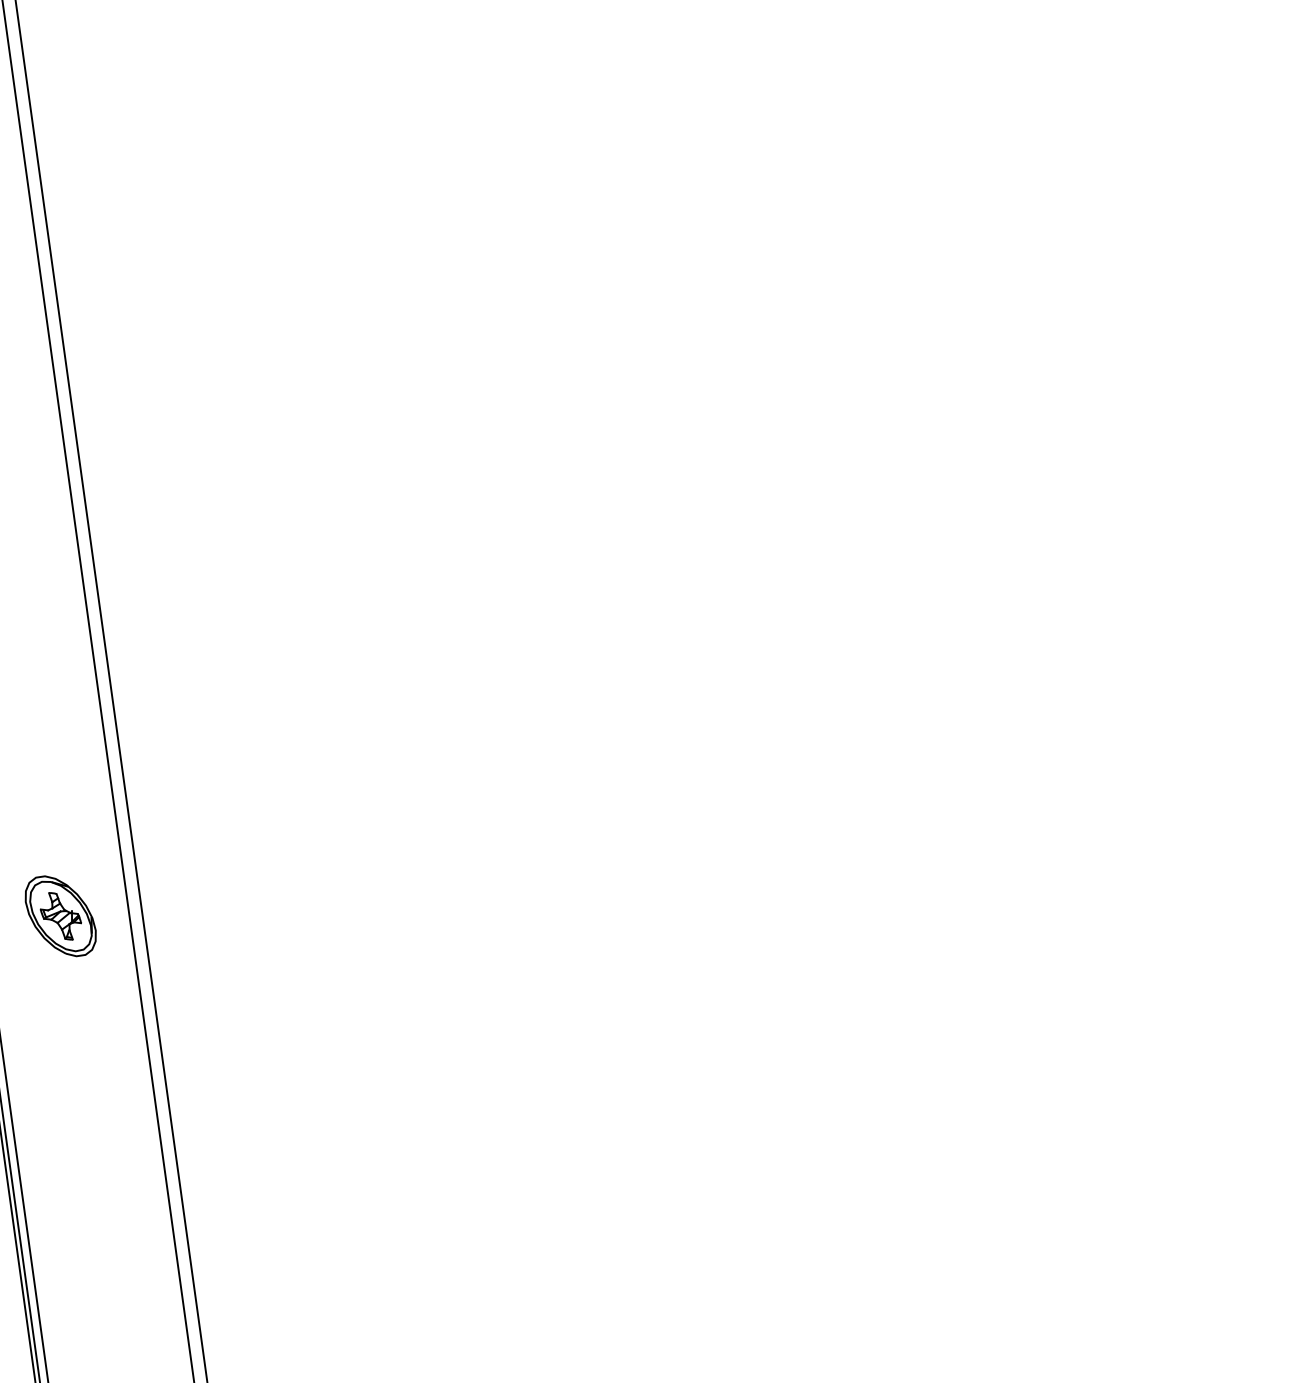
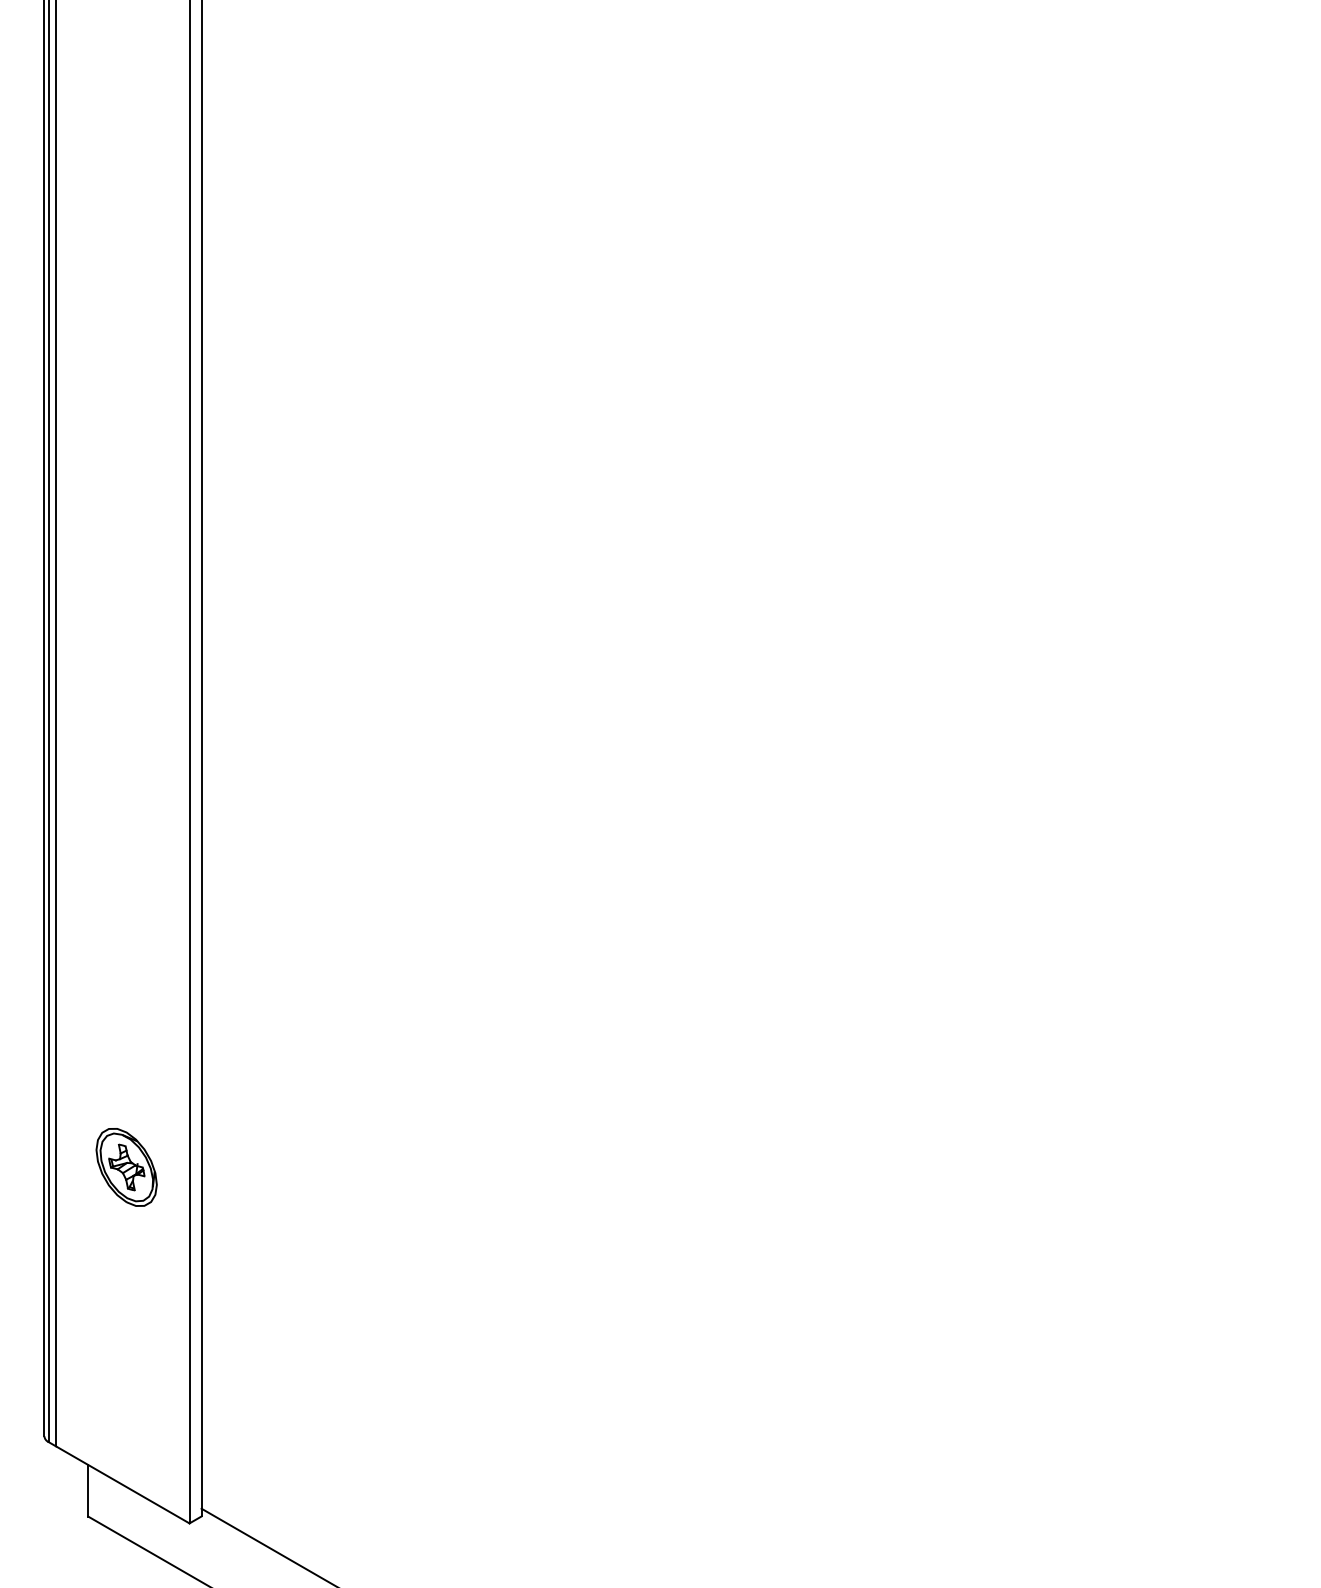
part: (60, 916) -> (126, 1167), moved

